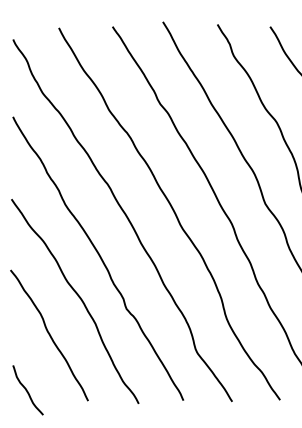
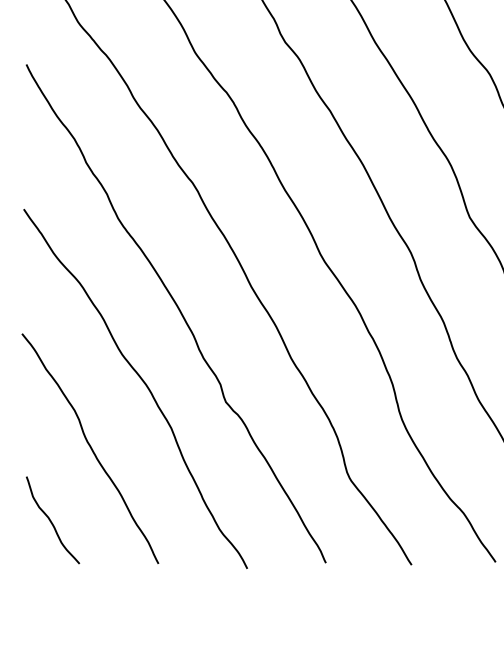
curve: (27, 390) -> (51, 520), moved

